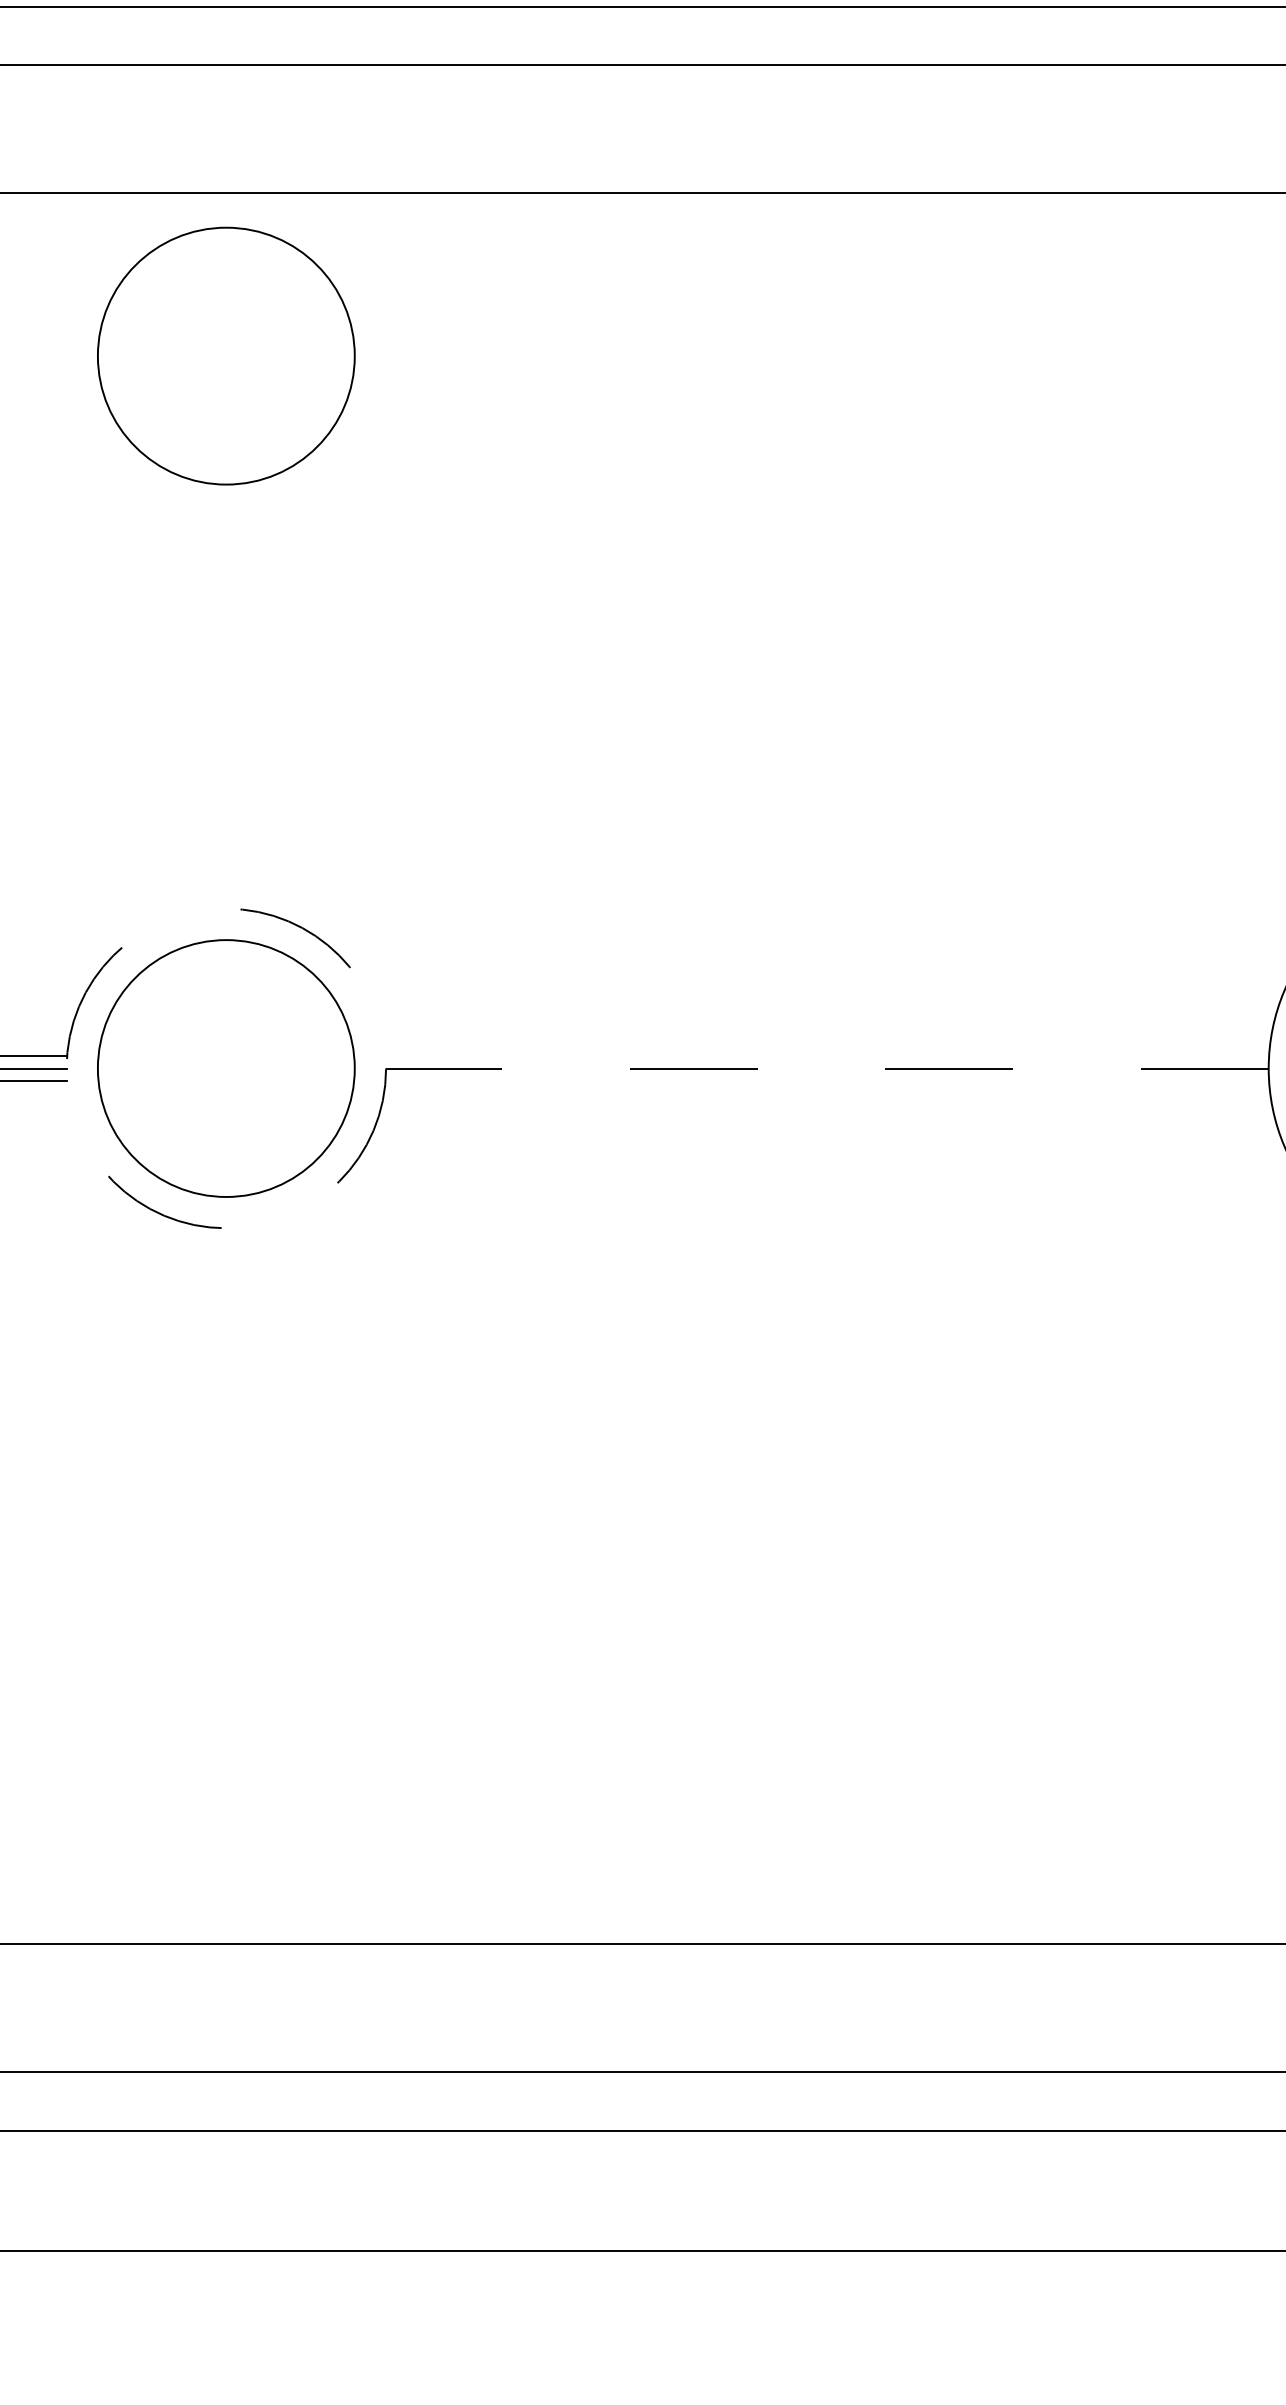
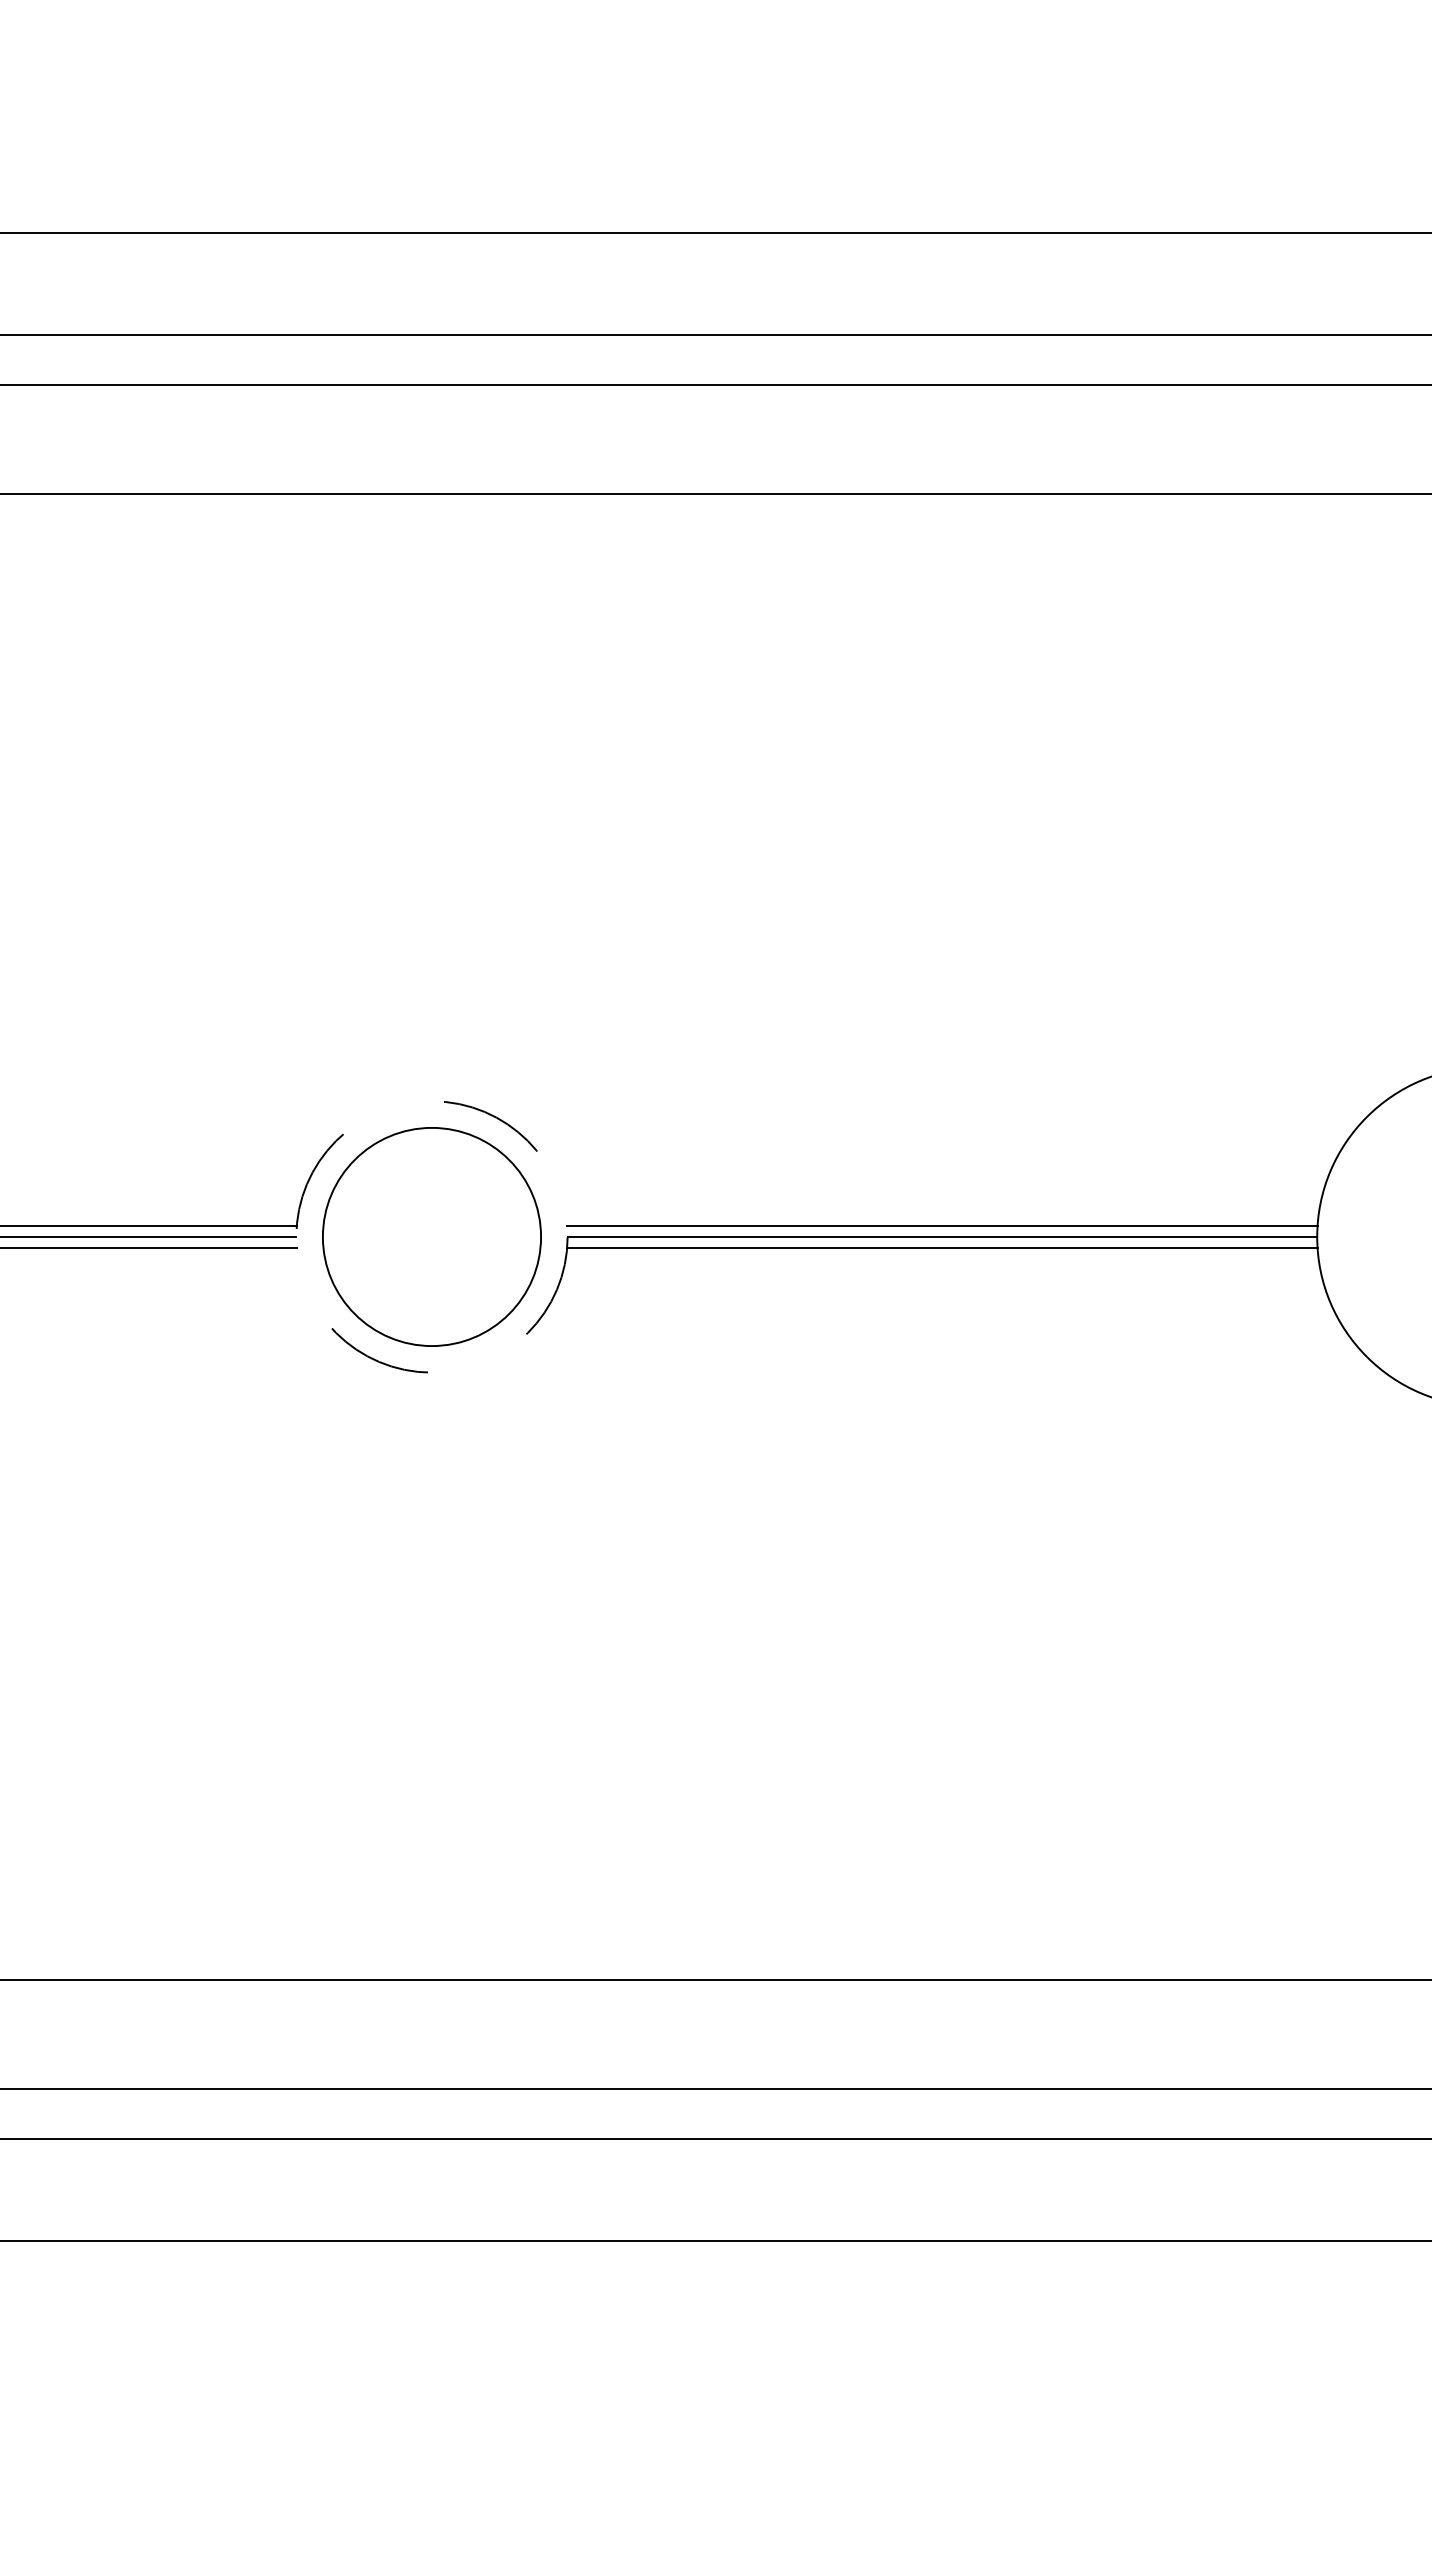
circle: (225, 355) -> (431, 631), removed
line: (827, 1056) -> (942, 1226), added
line: (827, 1067) -> (942, 1236), dashed -> solid
line: (827, 1080) -> (942, 1247), added

